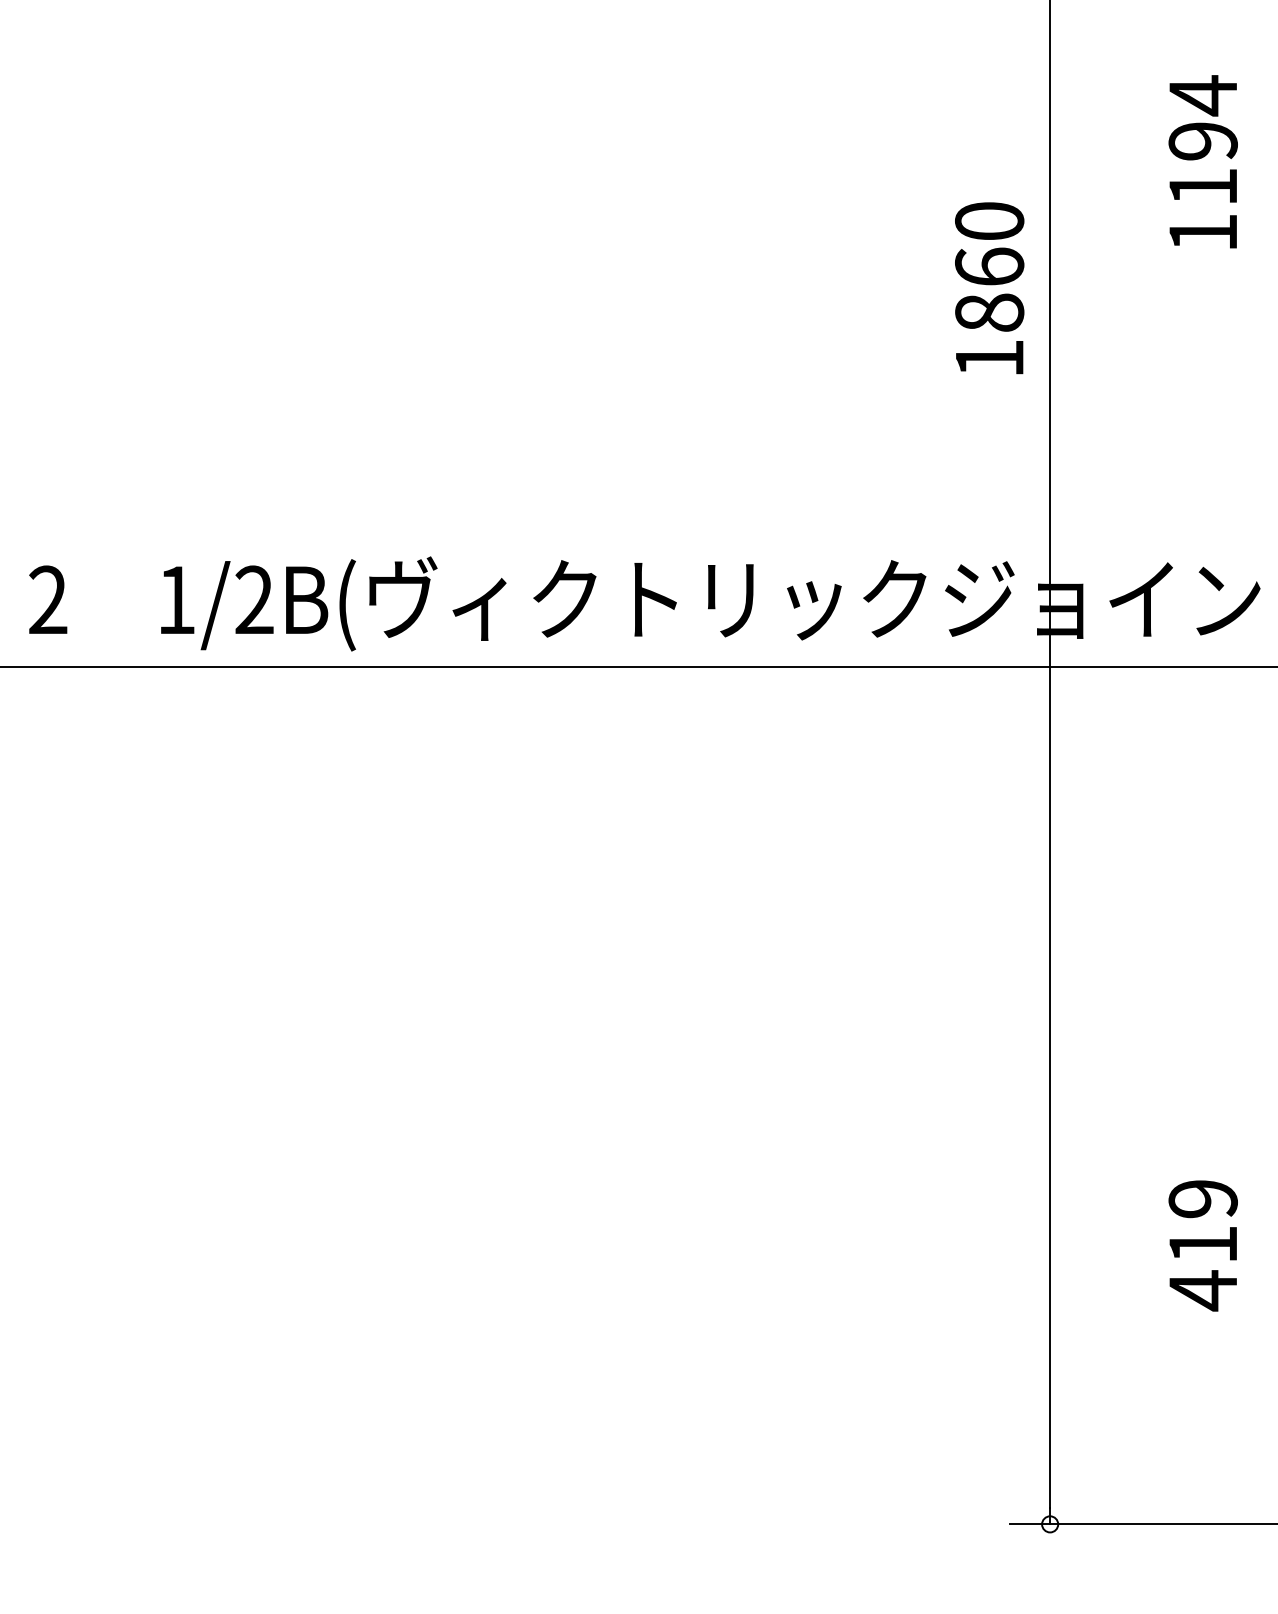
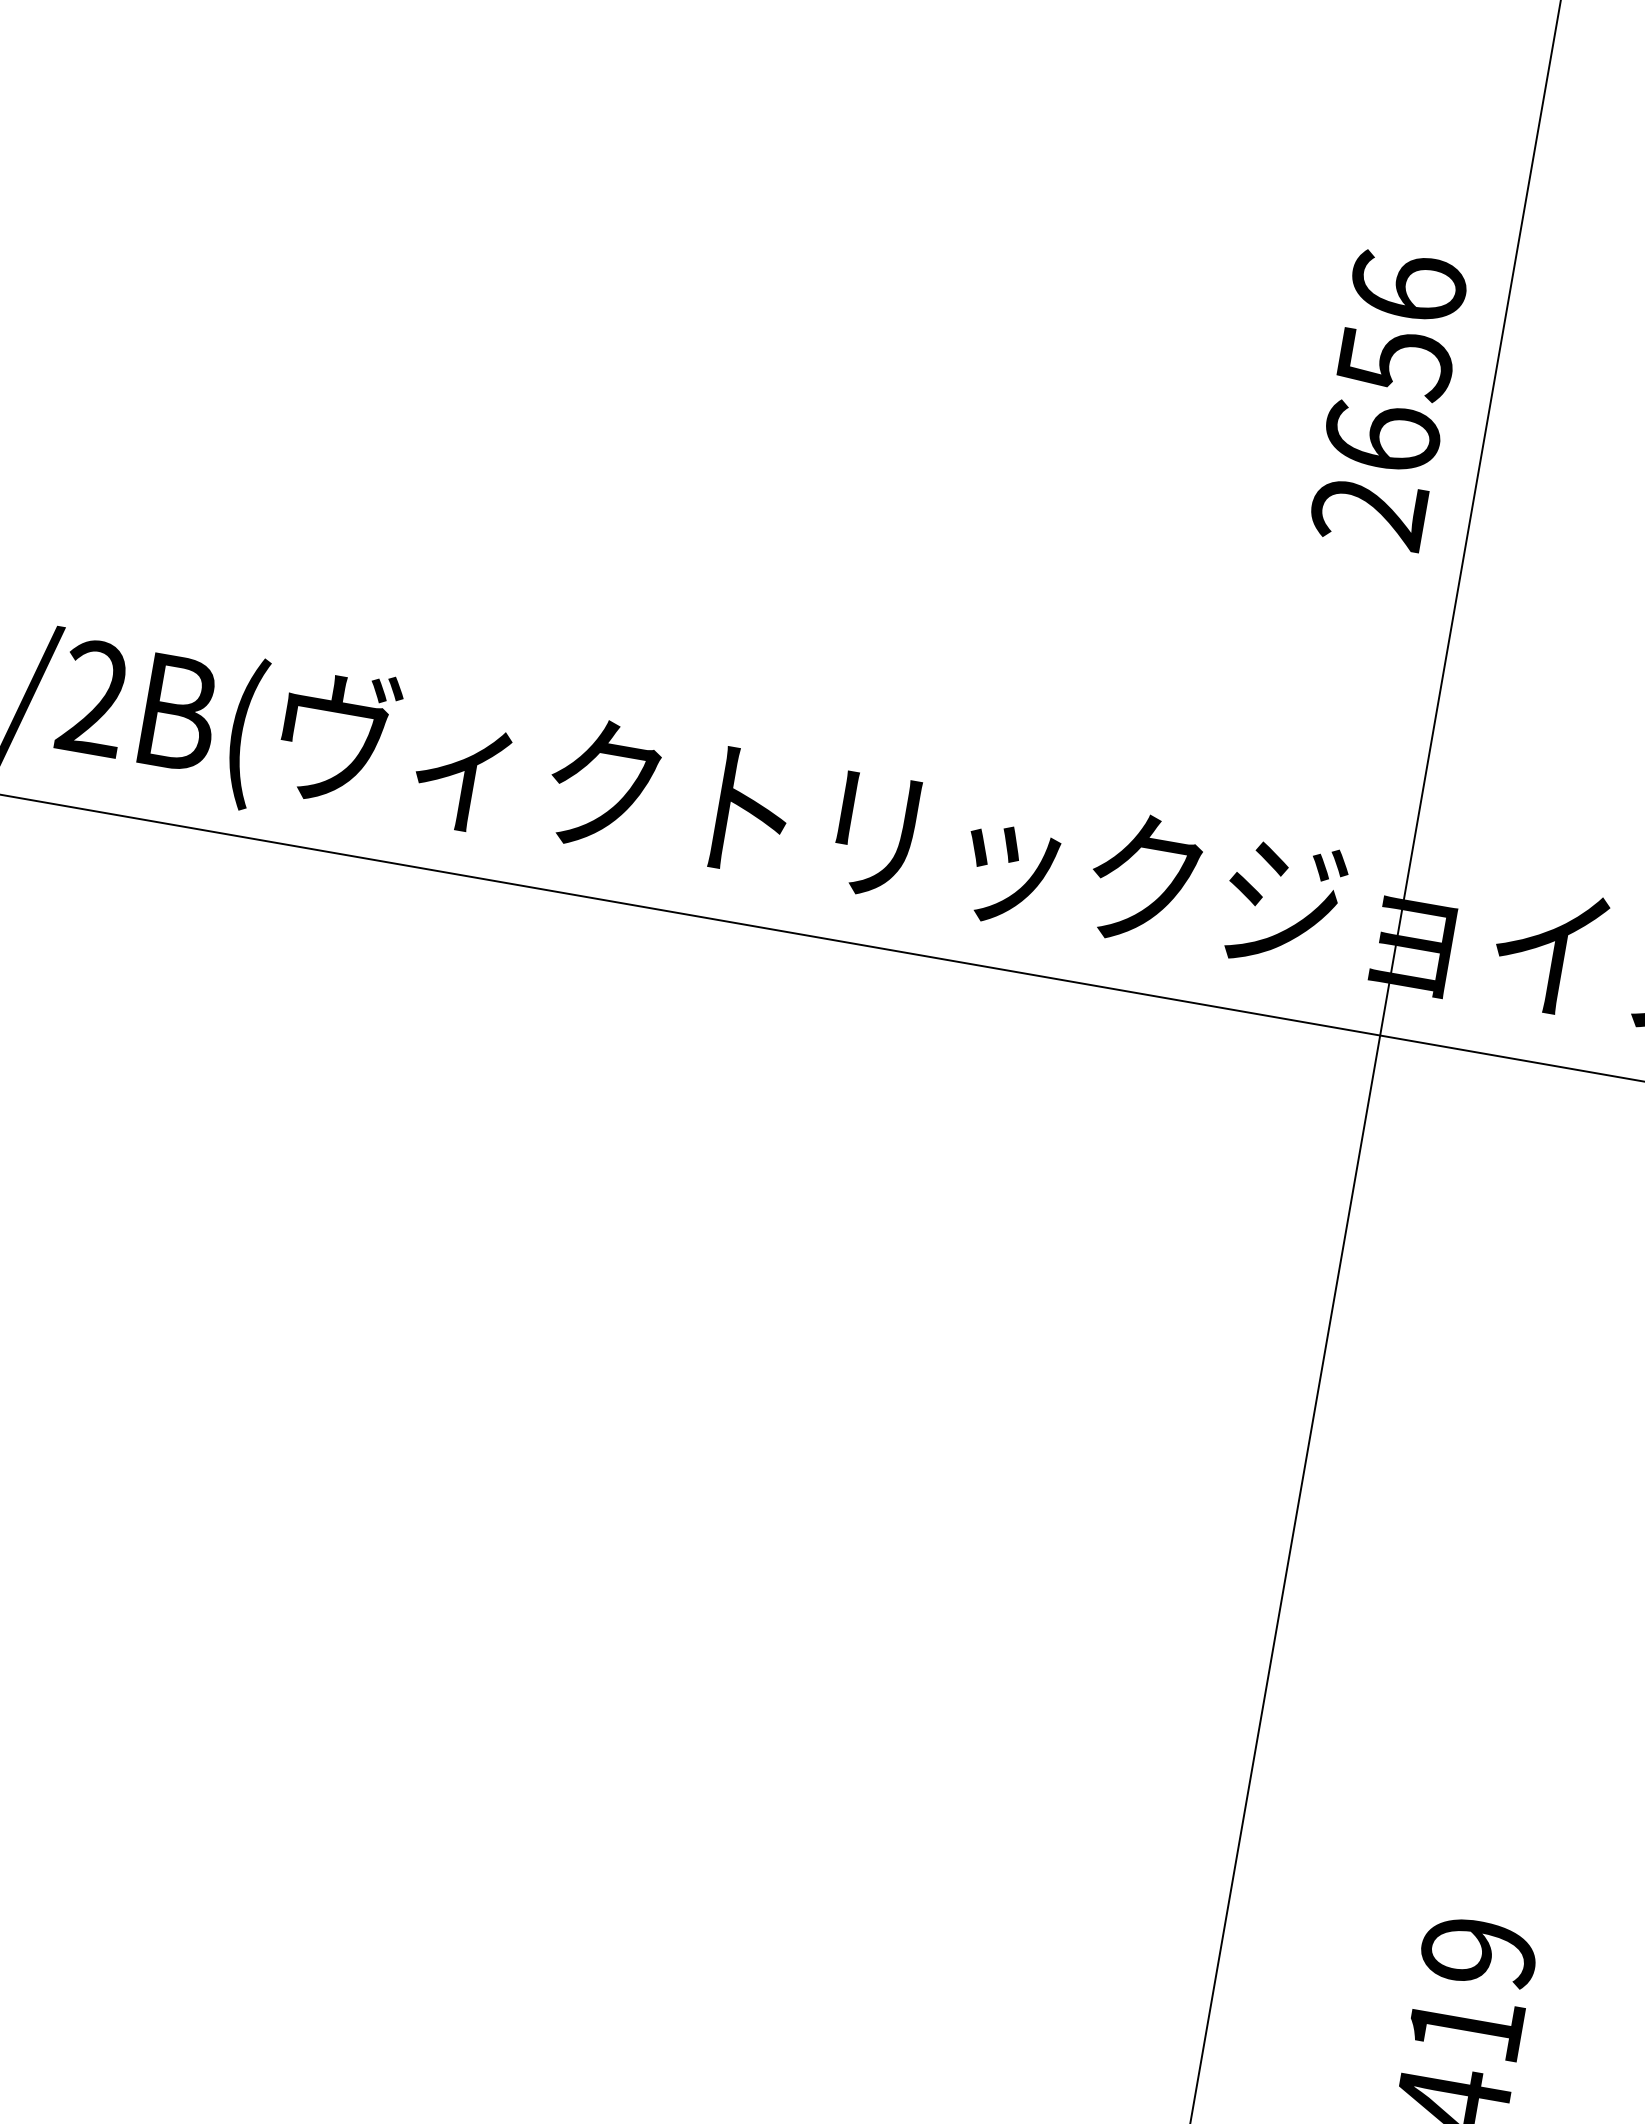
text: (989, 289) -> (1388, 399), 1860 -> 2656

